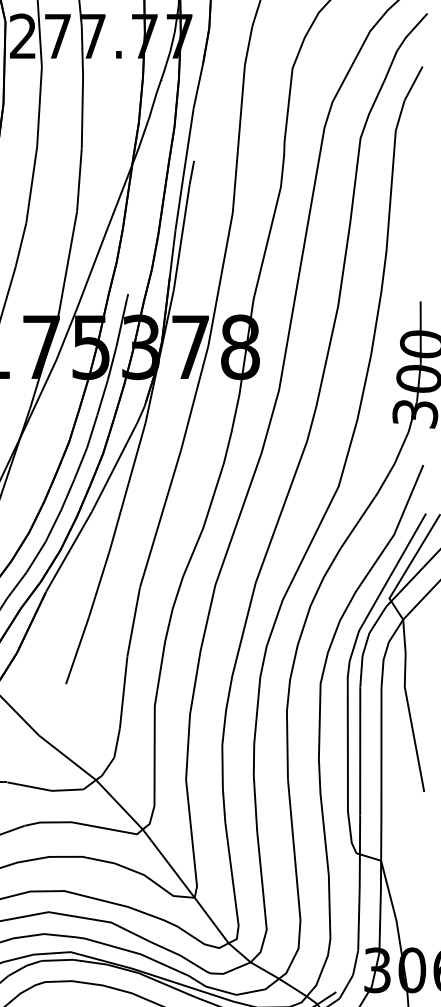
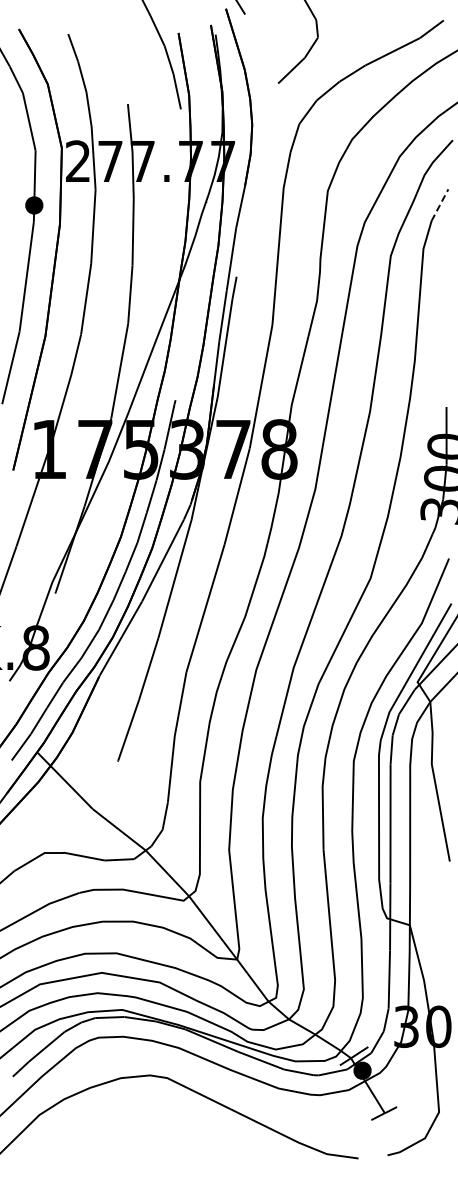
line: (414, 83) -> (440, 205), solid -> dashed

